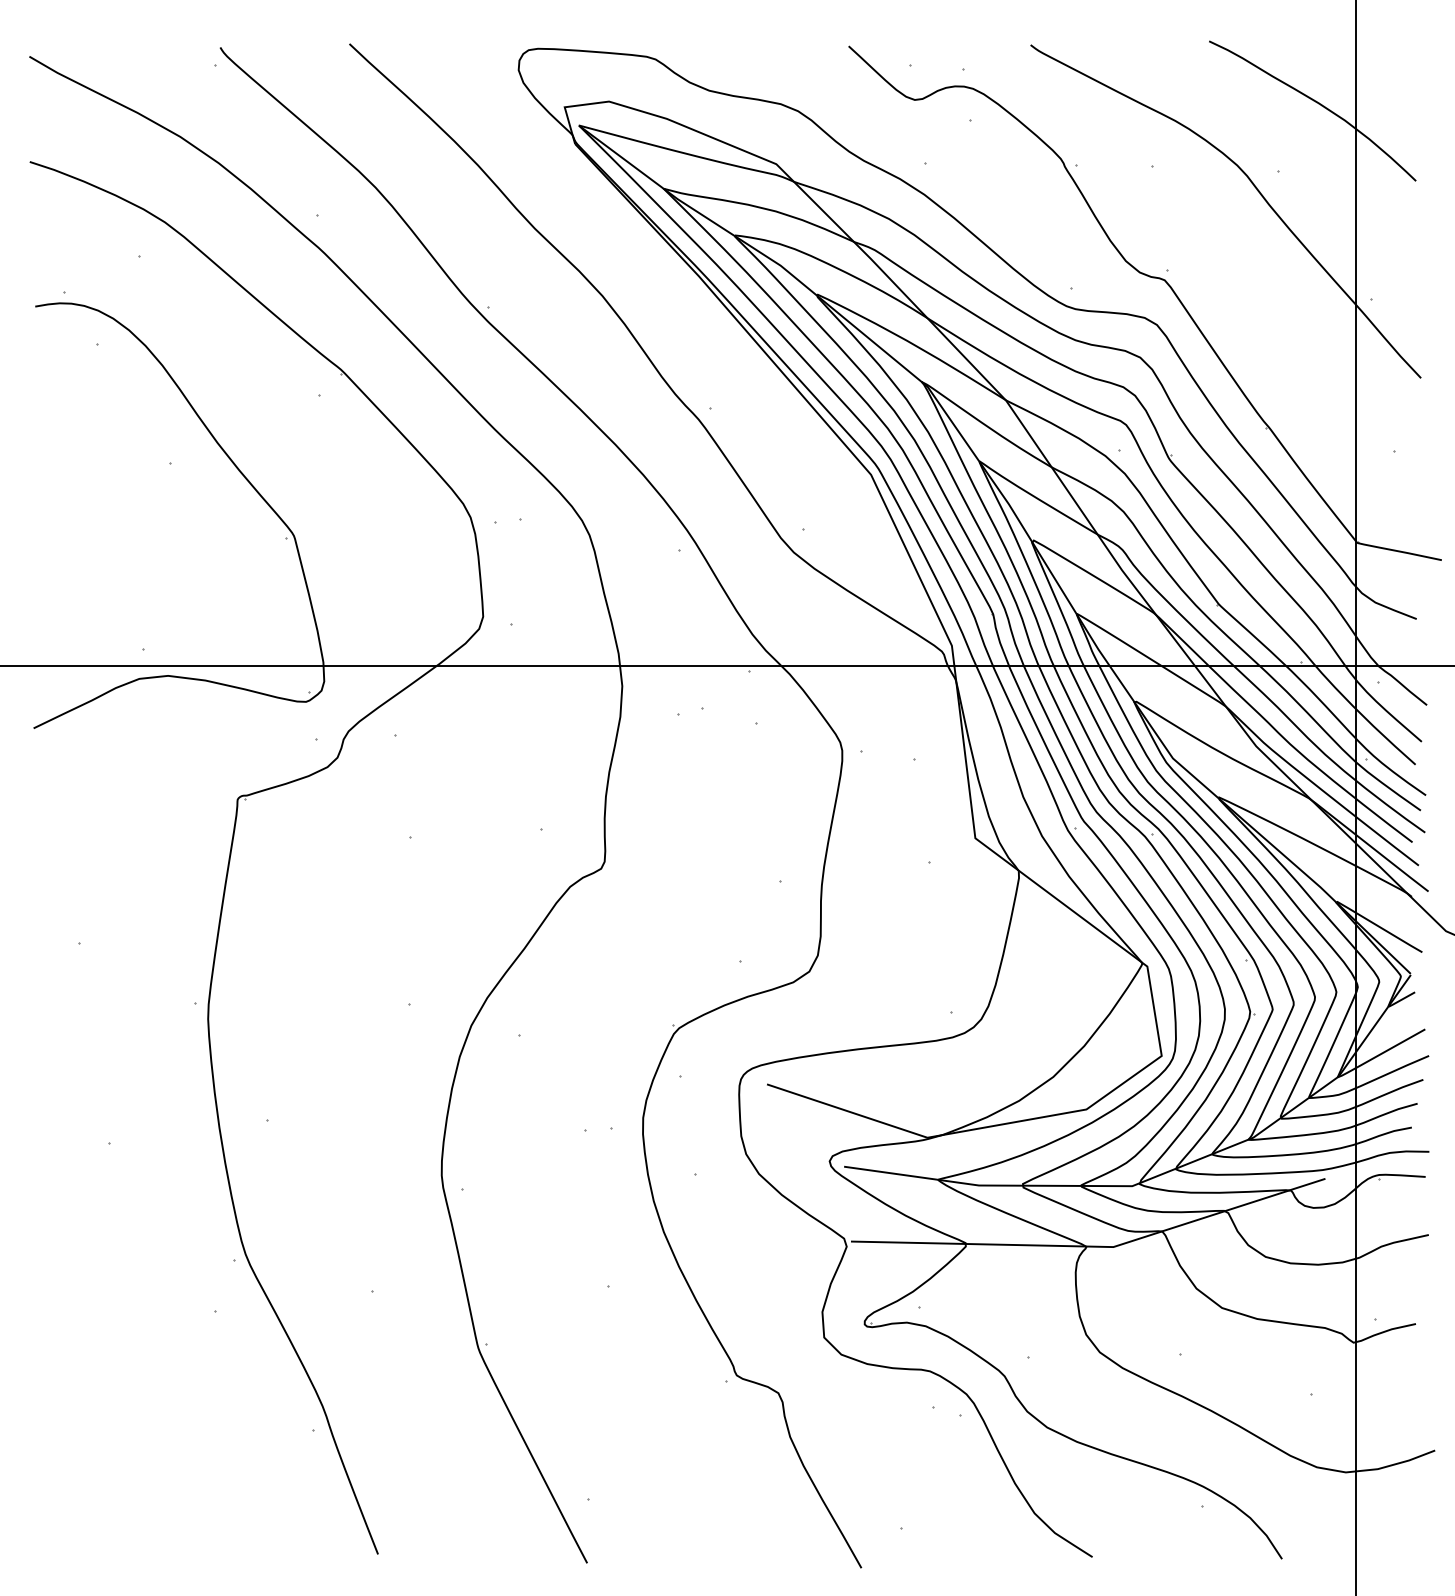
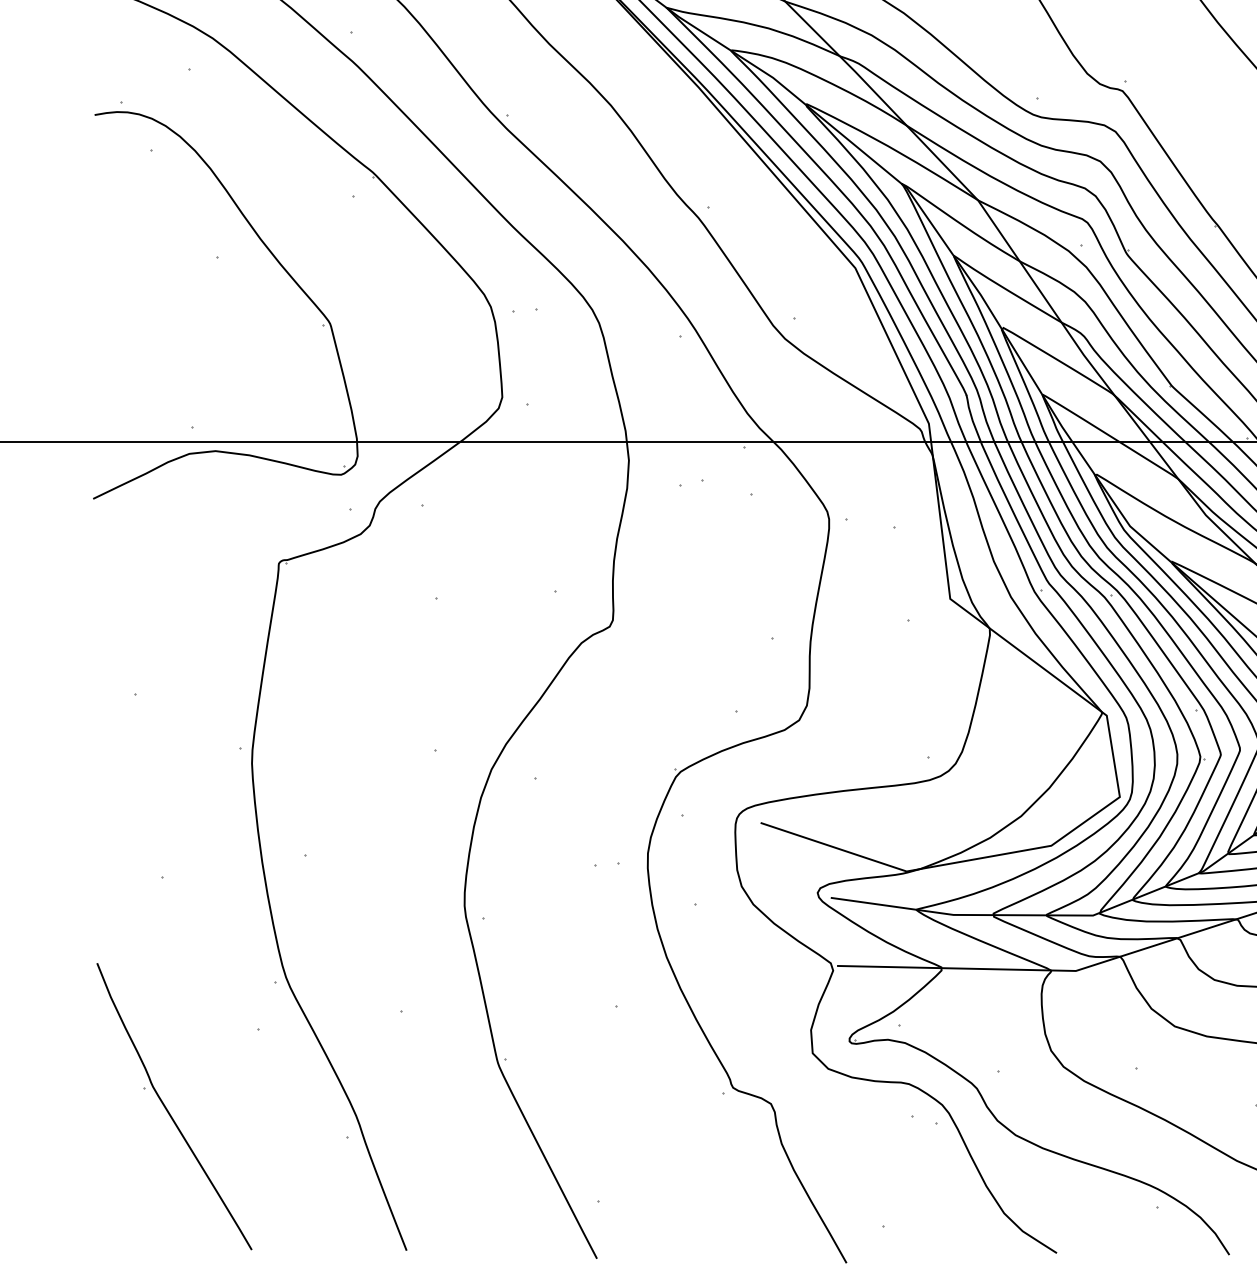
part: (116, 1400) -> (168, 1110), added

